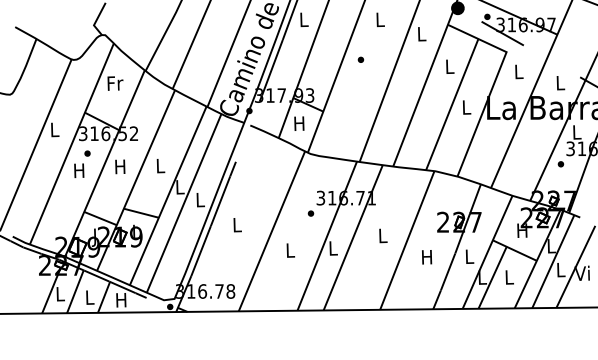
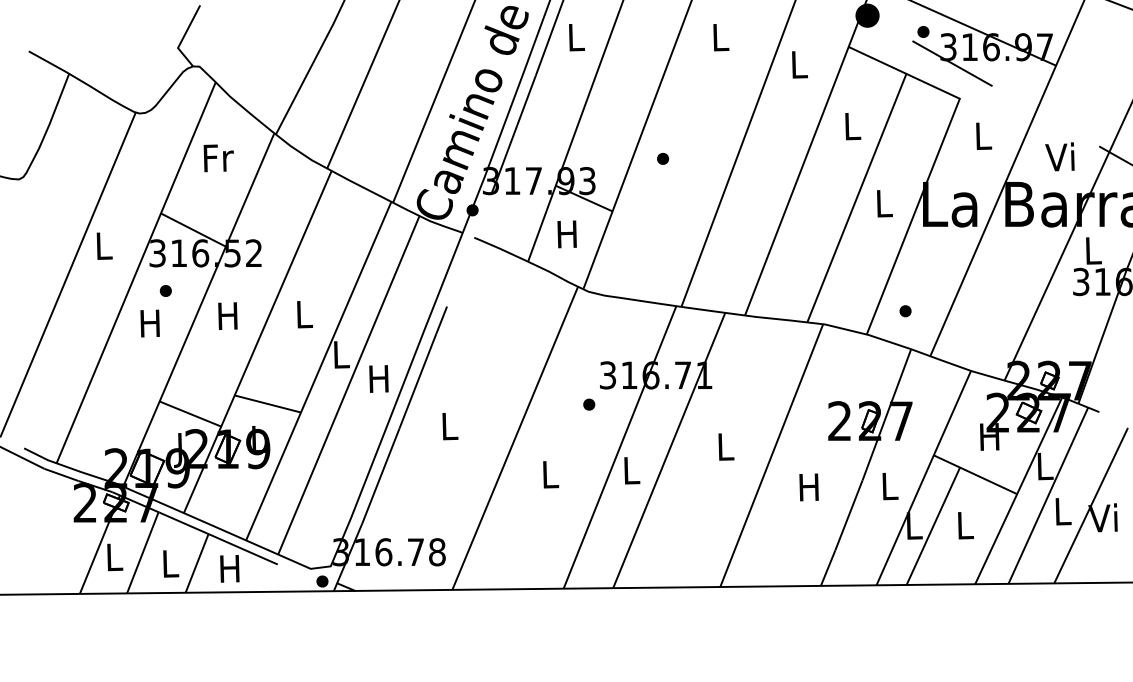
part: (360, 59) -> (662, 158), moved
text: (559, 82) -> (1060, 156), L -> Vi
part: (560, 164) -> (904, 311), moved
text: (199, 199) -> (377, 377), L -> H

